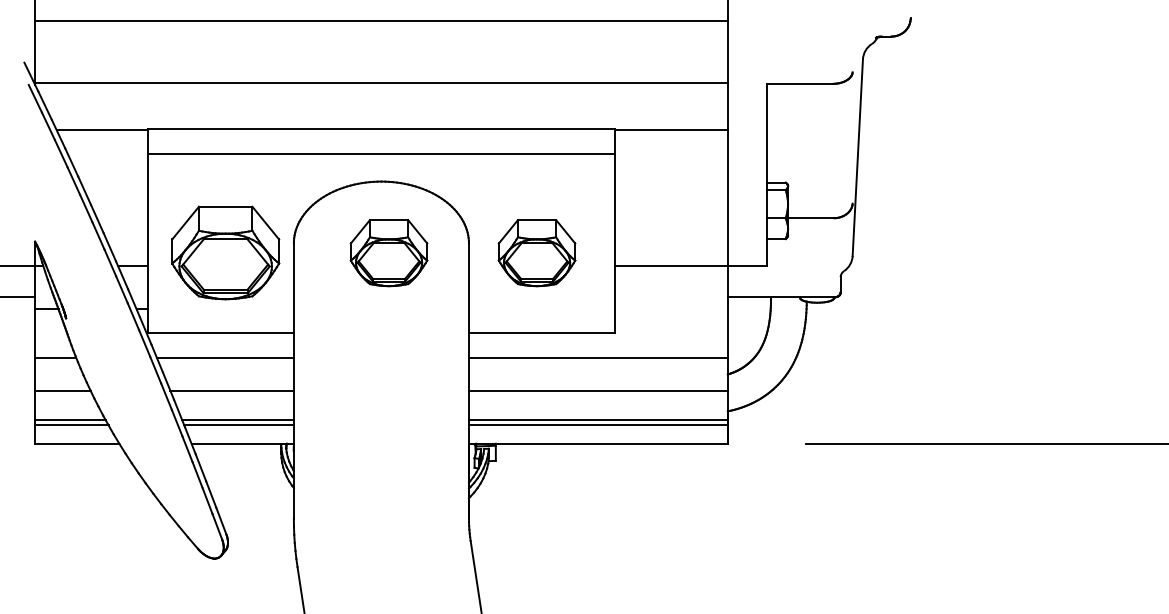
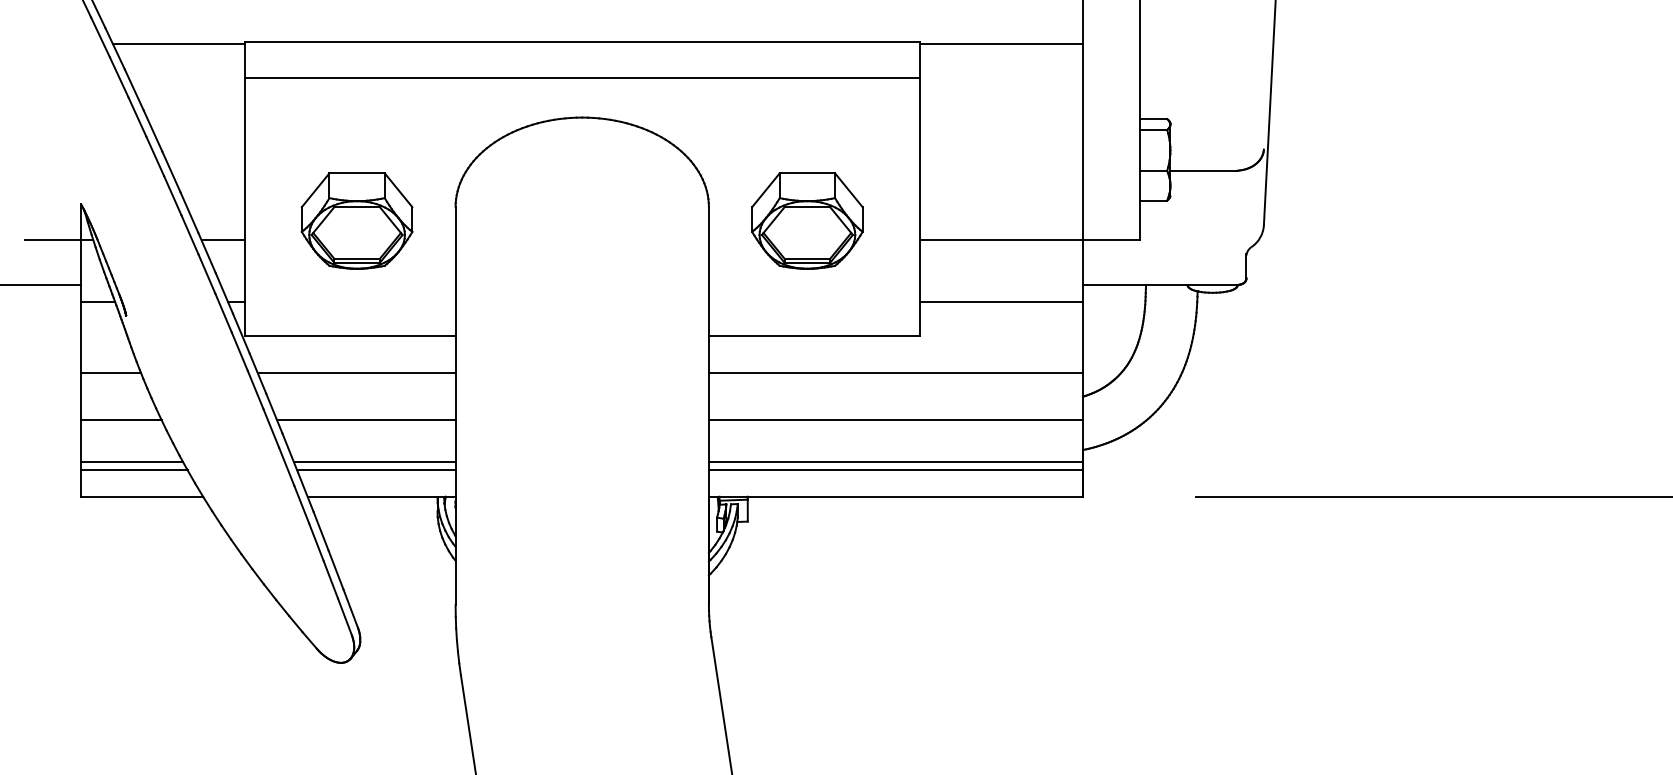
part: (225, 253) -> (356, 221), size x0.71
part: (388, 253) -> (592, 221), removed
line: (670, 309) -> (1000, 302), added

